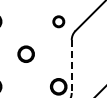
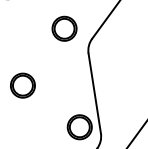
circle: (58, 21) -> (64, 28), size x1.43
line: (71, 67) -> (94, 95), dashed -> solid

